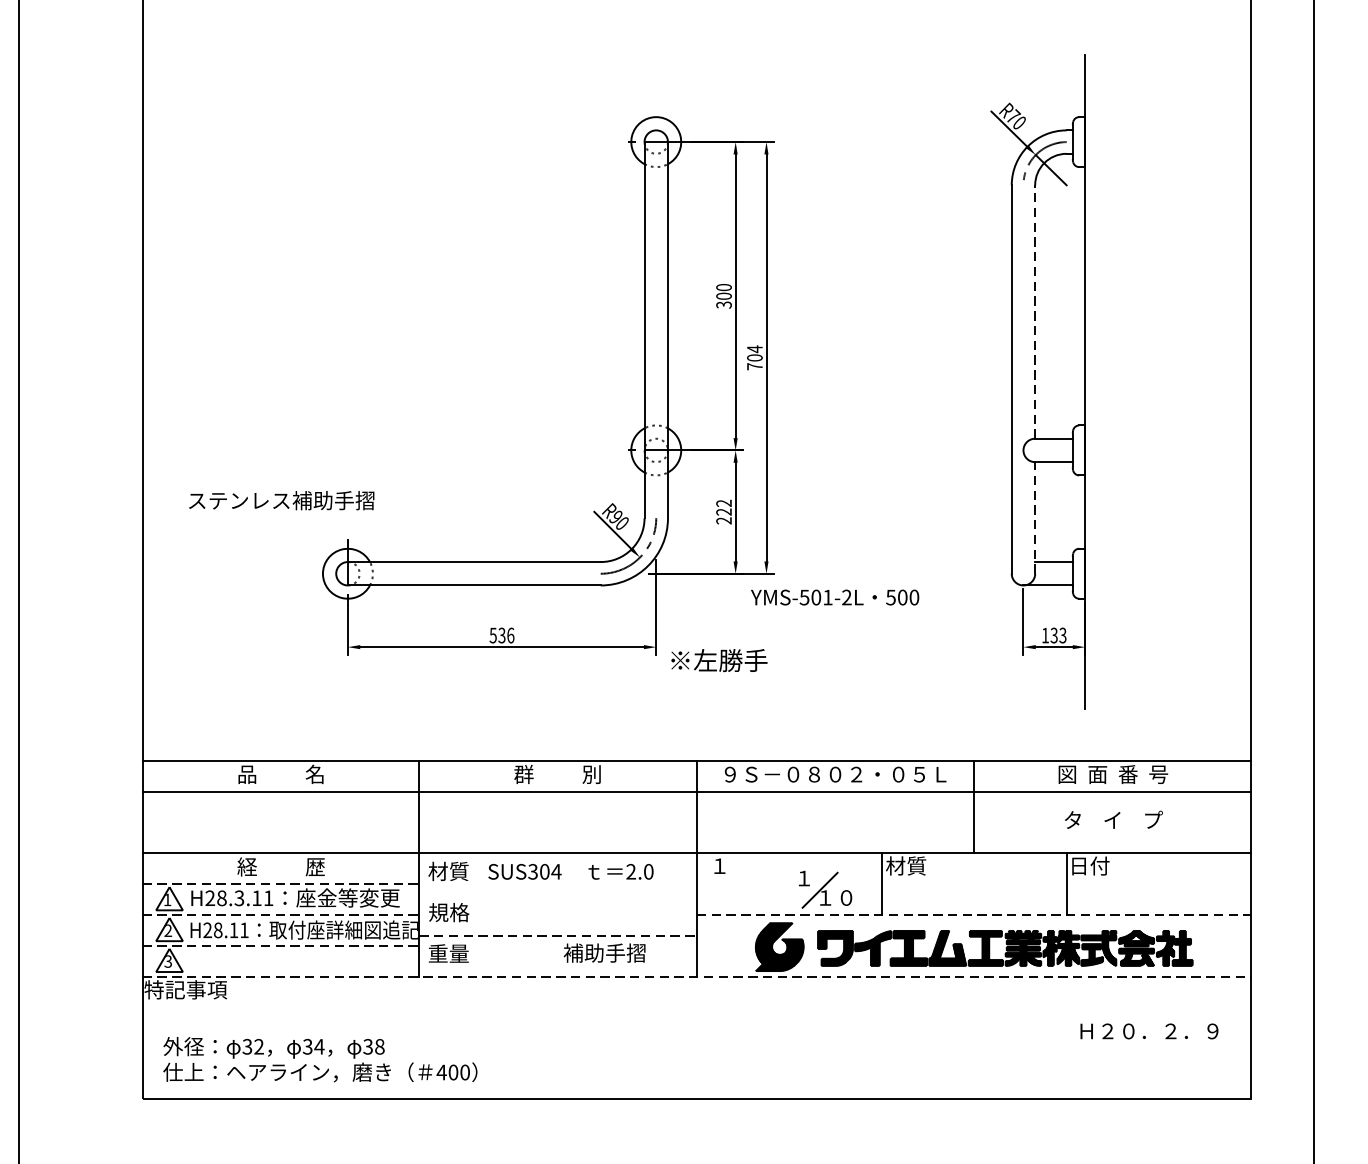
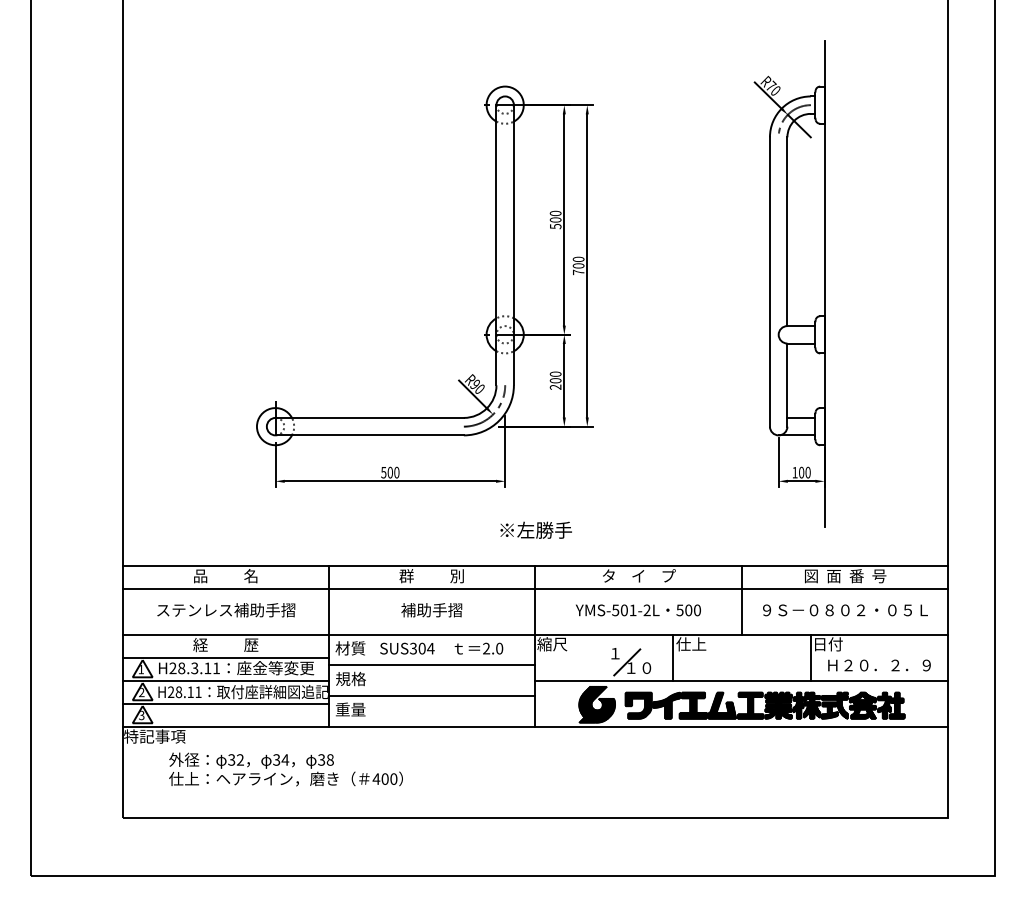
text: (722, 305) -> (554, 226), 300 -> 500
line: (1035, 311) -> (787, 231), dashed -> solid
text: (754, 349) -> (578, 259), 704 -> 700
text: (282, 501) -> (226, 610), moved
text: (723, 507) -> (555, 377), 222 -> 200
line: (1035, 518) -> (787, 385), dashed -> solid
text: (835, 597) -> (638, 610), moved
text: (506, 635) -> (393, 472), 536 -> 500
text: (1058, 635) -> (804, 472), 133 -> 100
text: (718, 659) -> (535, 529), moved
text: (835, 773) -> (638, 575), ９Ｓ－０８０２・０５Ｌ -> タ    イ    プ
text: (1113, 819) -> (845, 609), タ    イ    プ -> ９Ｓ－０８０２・０５Ｌ
text: (719, 866) -> (552, 644), １ -> 縮尺
text: (906, 866) -> (691, 644), 材質 -> 仕上
line: (282, 883) -> (226, 657), dashed -> solid
line: (557, 894) -> (431, 665), added
line: (282, 914) -> (226, 680), dashed -> solid
line: (974, 914) -> (742, 680), dashed -> solid
line: (558, 936) -> (432, 696), dashed -> solid
line: (282, 945) -> (226, 703), dashed -> solid
text: (604, 953) -> (431, 610), moved
line: (696, 976) -> (535, 726), dashed -> solid
text: (1149, 1031) -> (879, 665), moved
text: (319, 1059) -> (285, 769), moved

